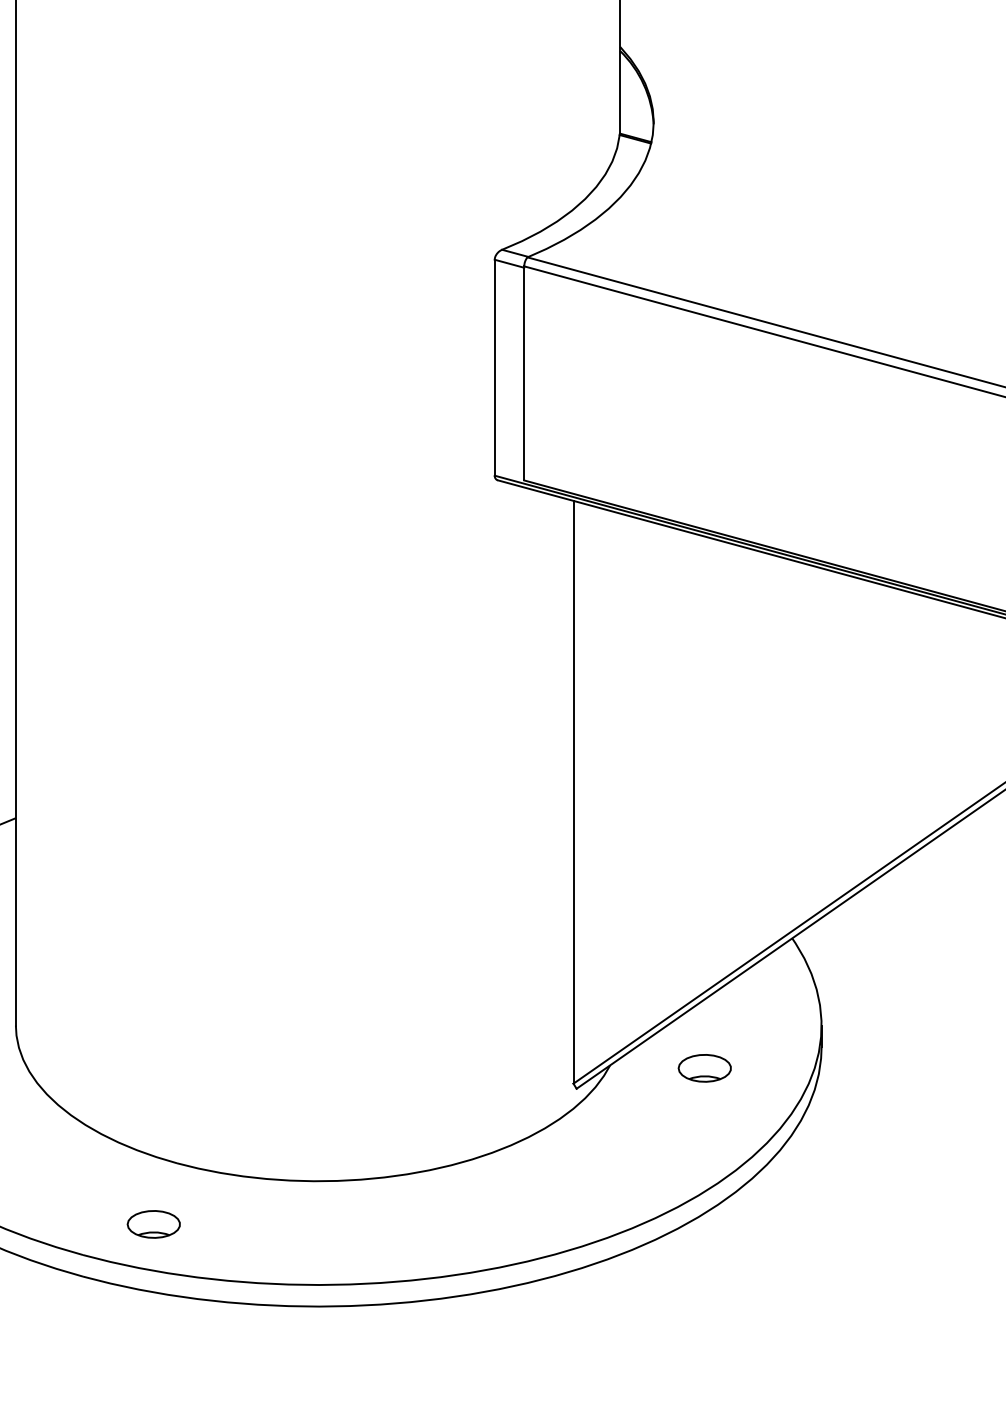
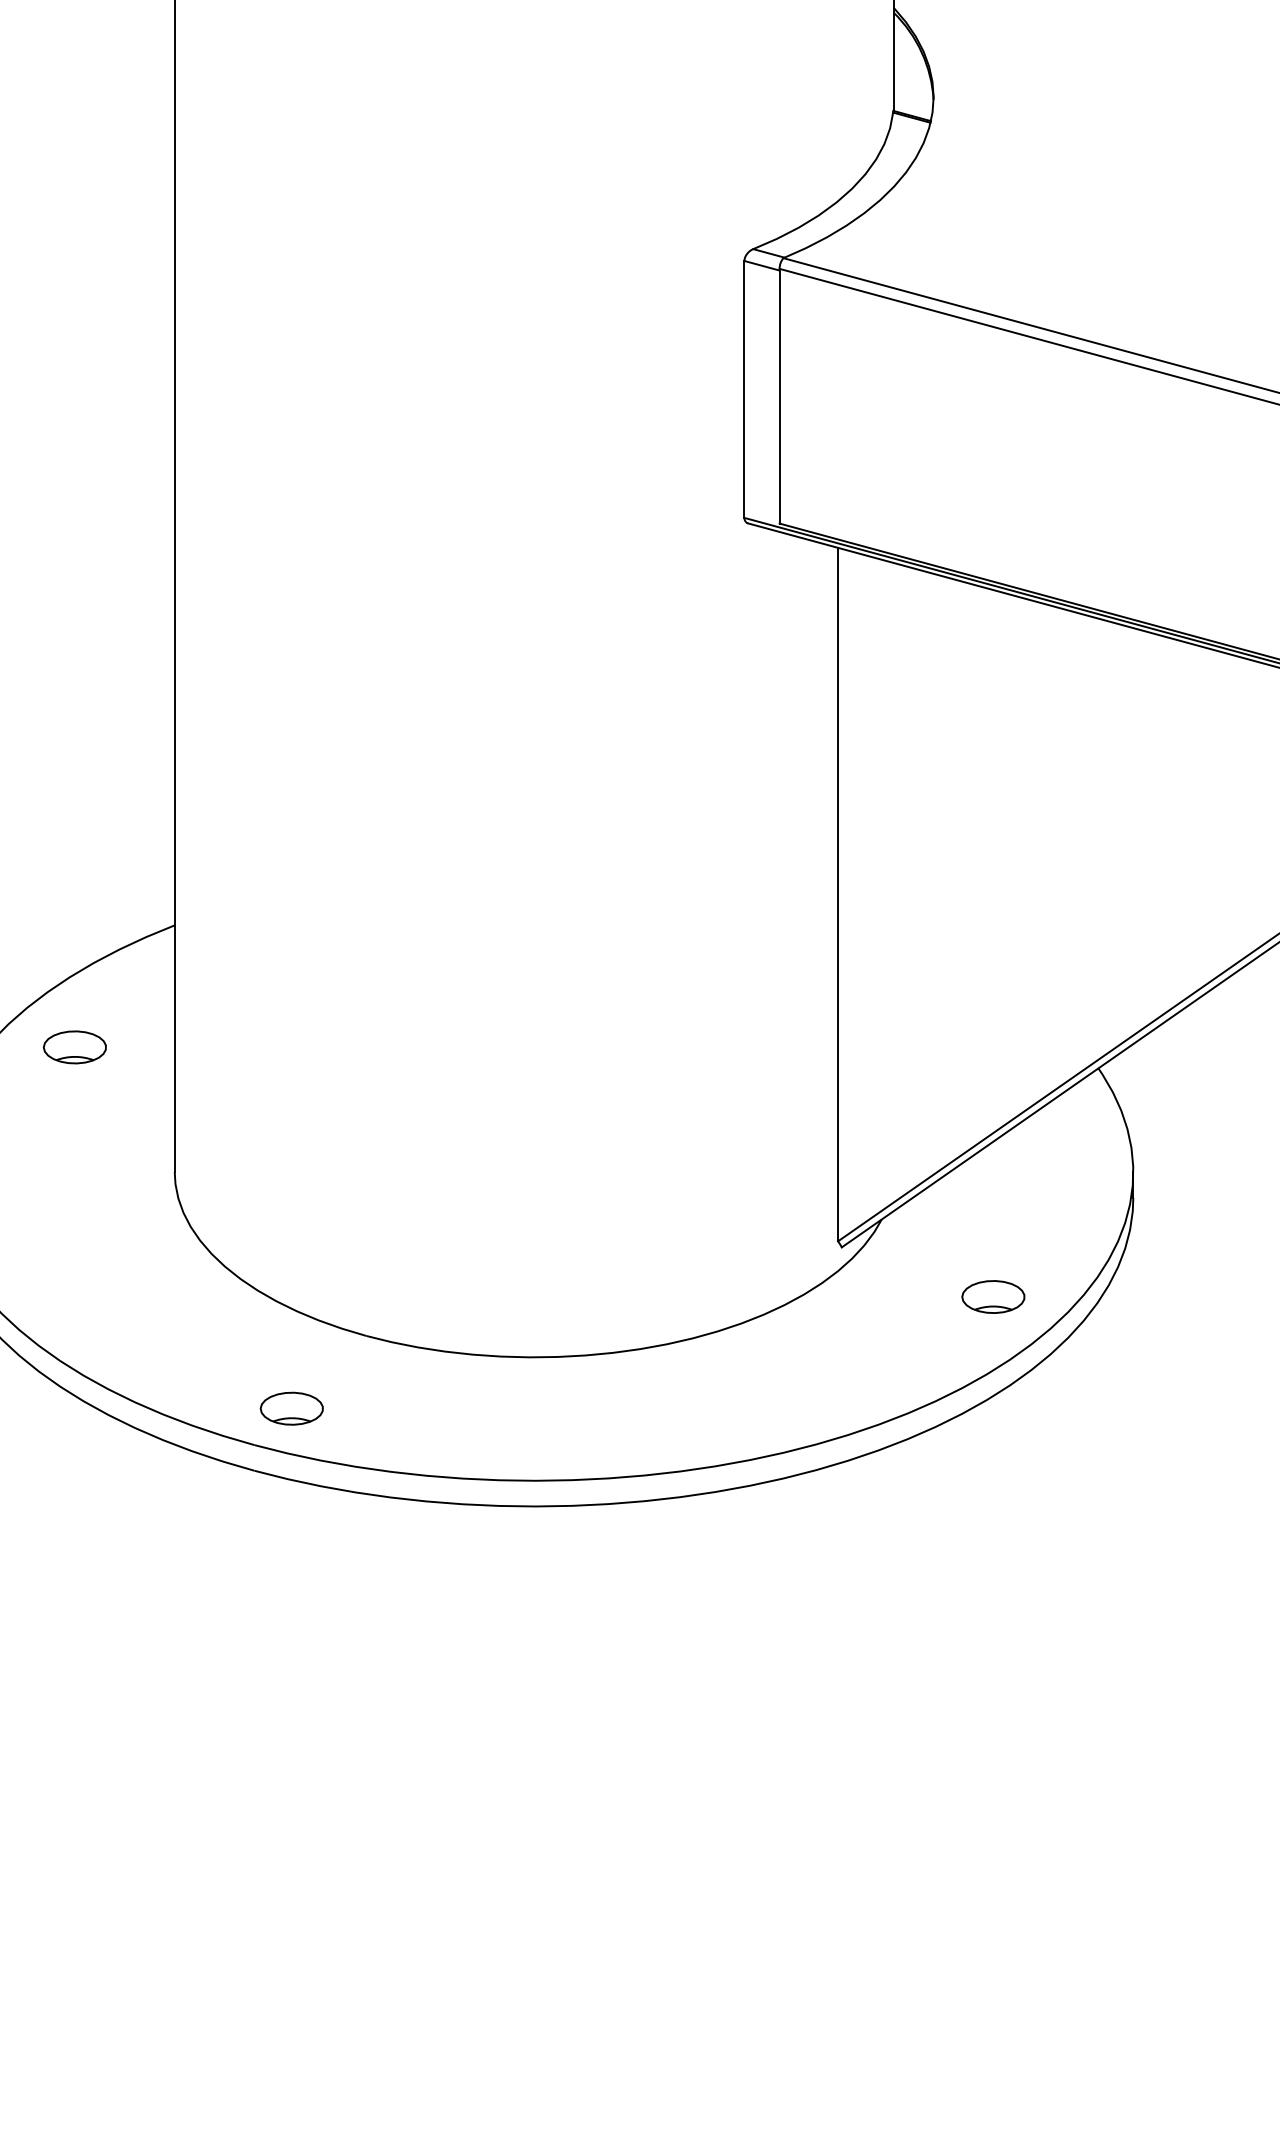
part: (704, 1067) -> (993, 1296), moved
part: (153, 1224) -> (291, 1408), moved

